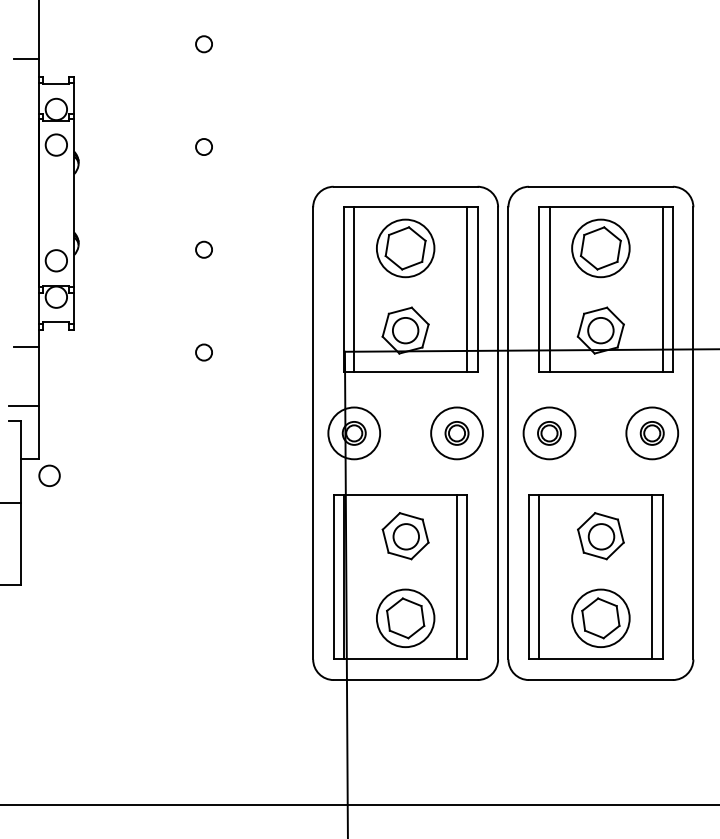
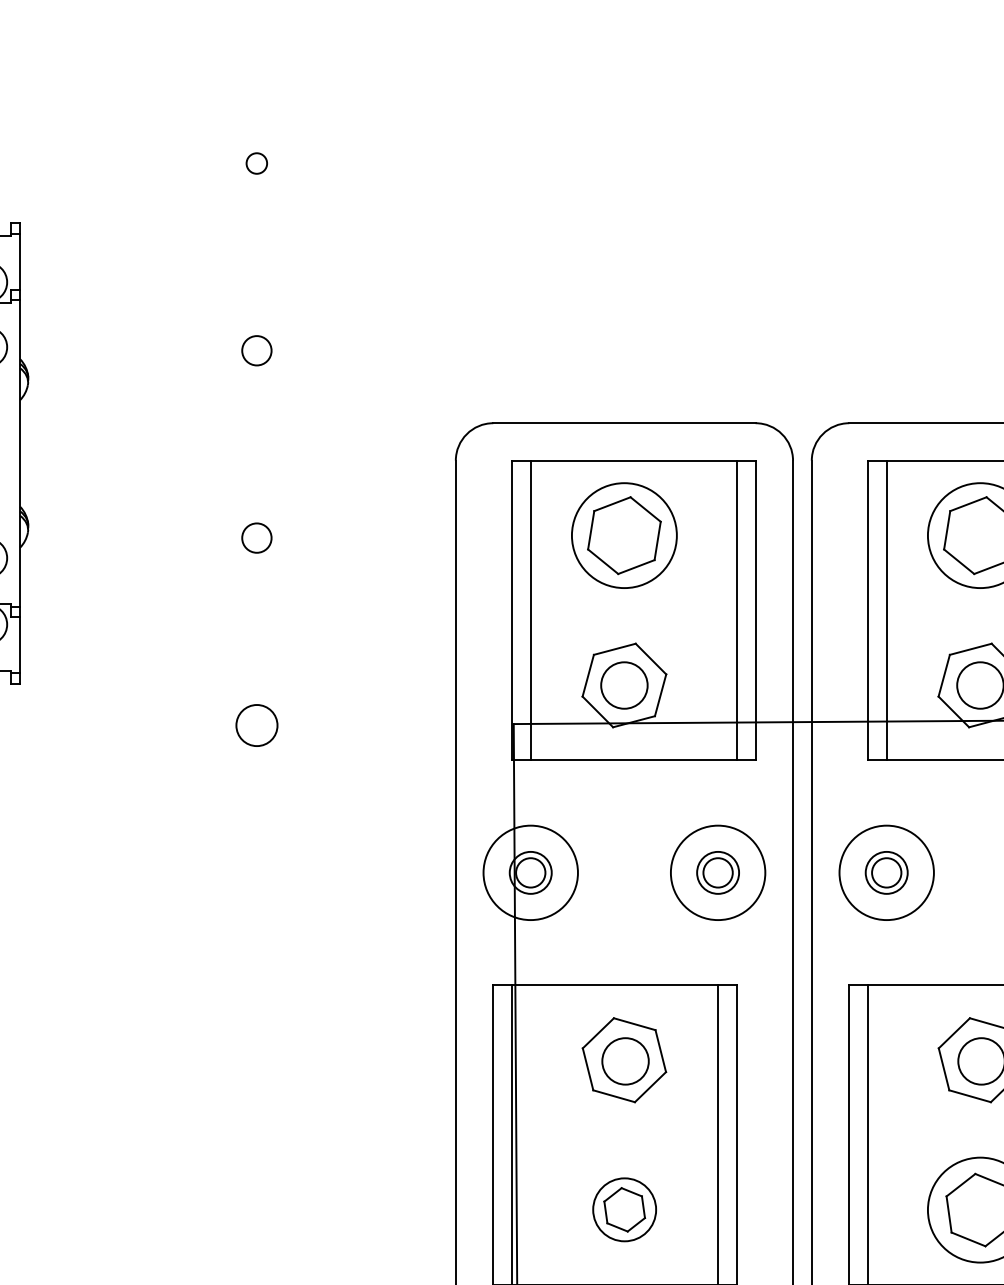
circle: (203, 44) -> (255, 163), size x0.7
circle: (203, 352) -> (255, 725), size x1.4
part: (405, 617) -> (624, 1208), size x0.6

